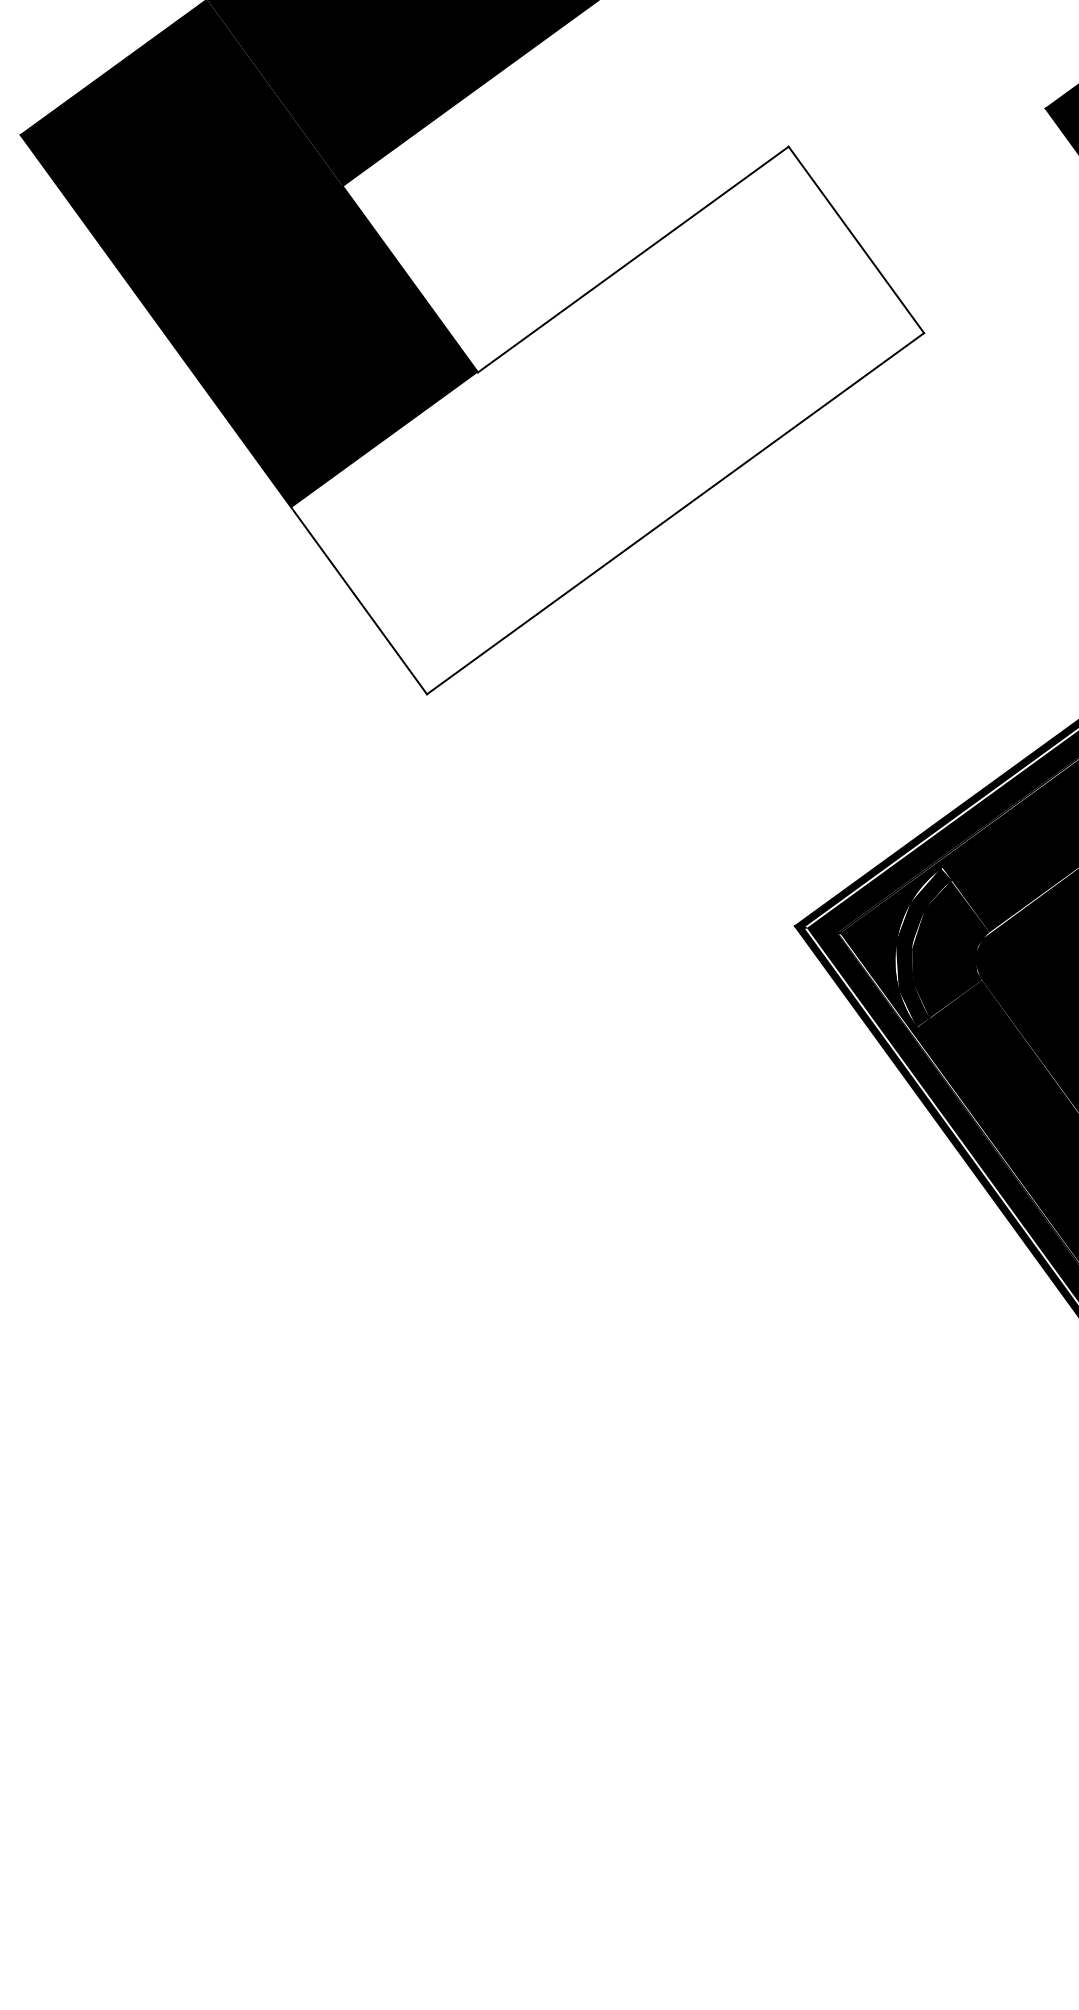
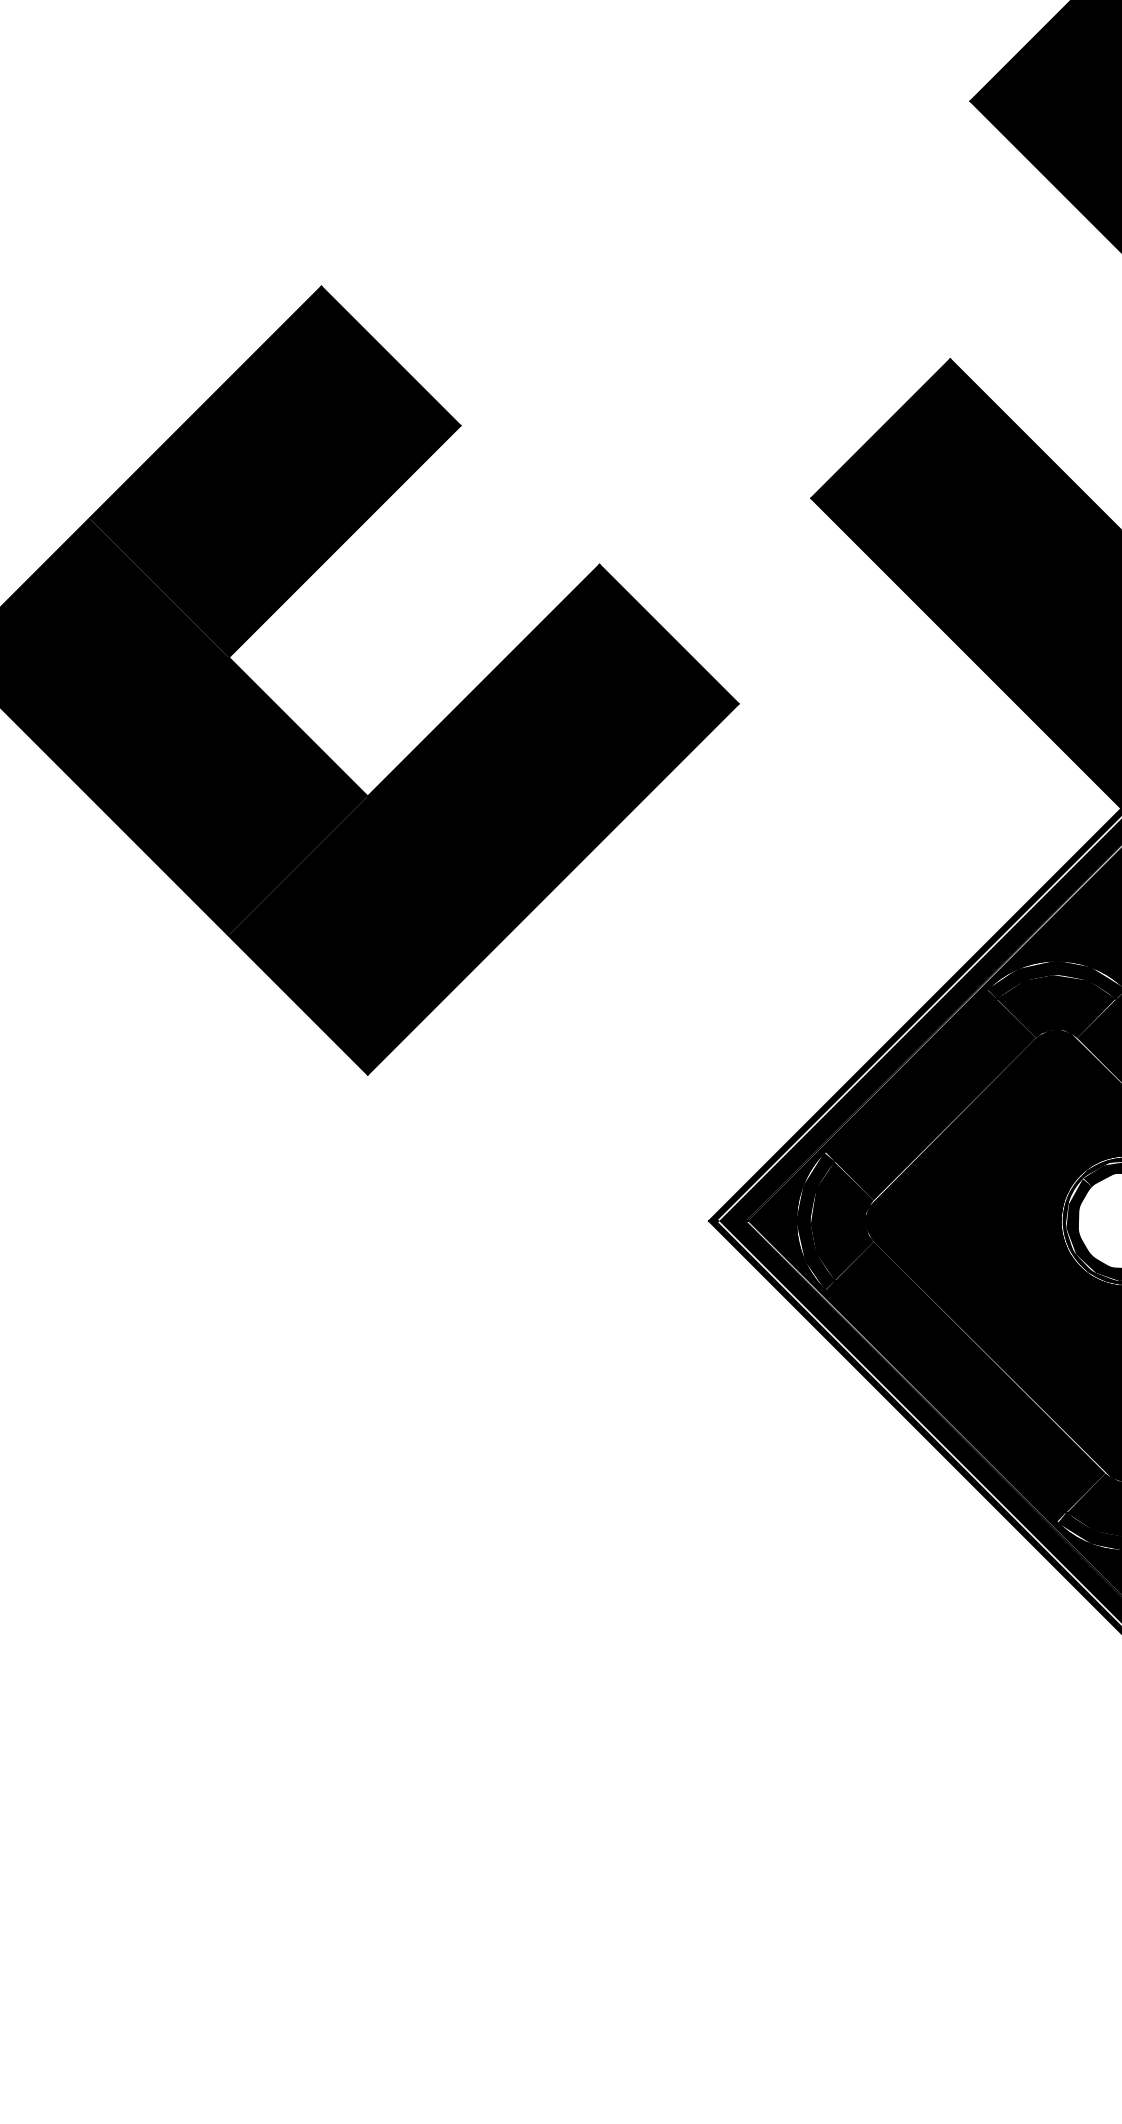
fill: (607, 420) -> (483, 819), added

